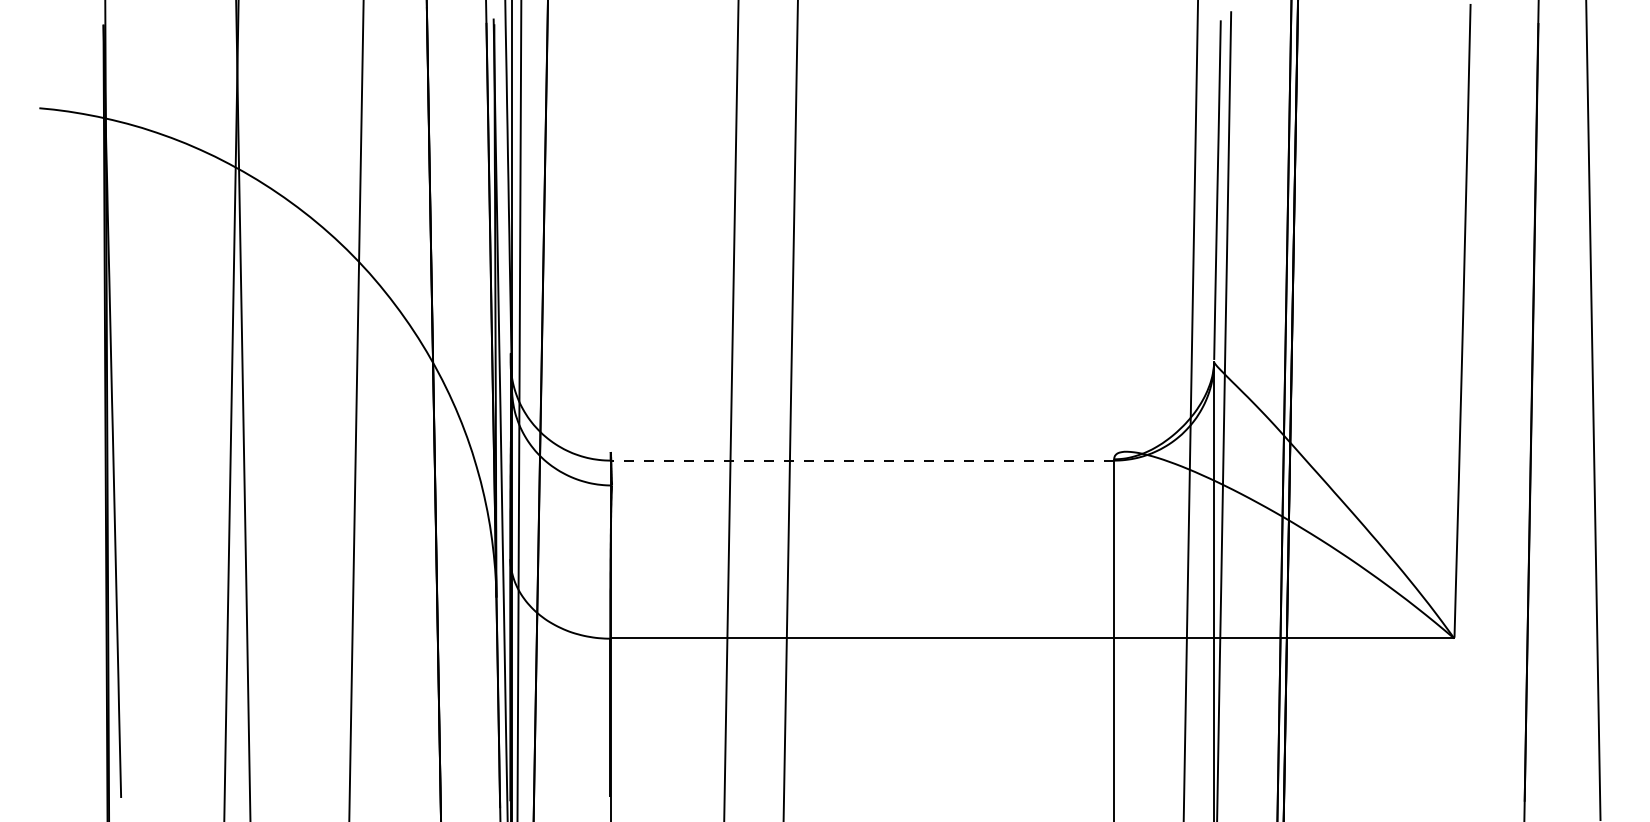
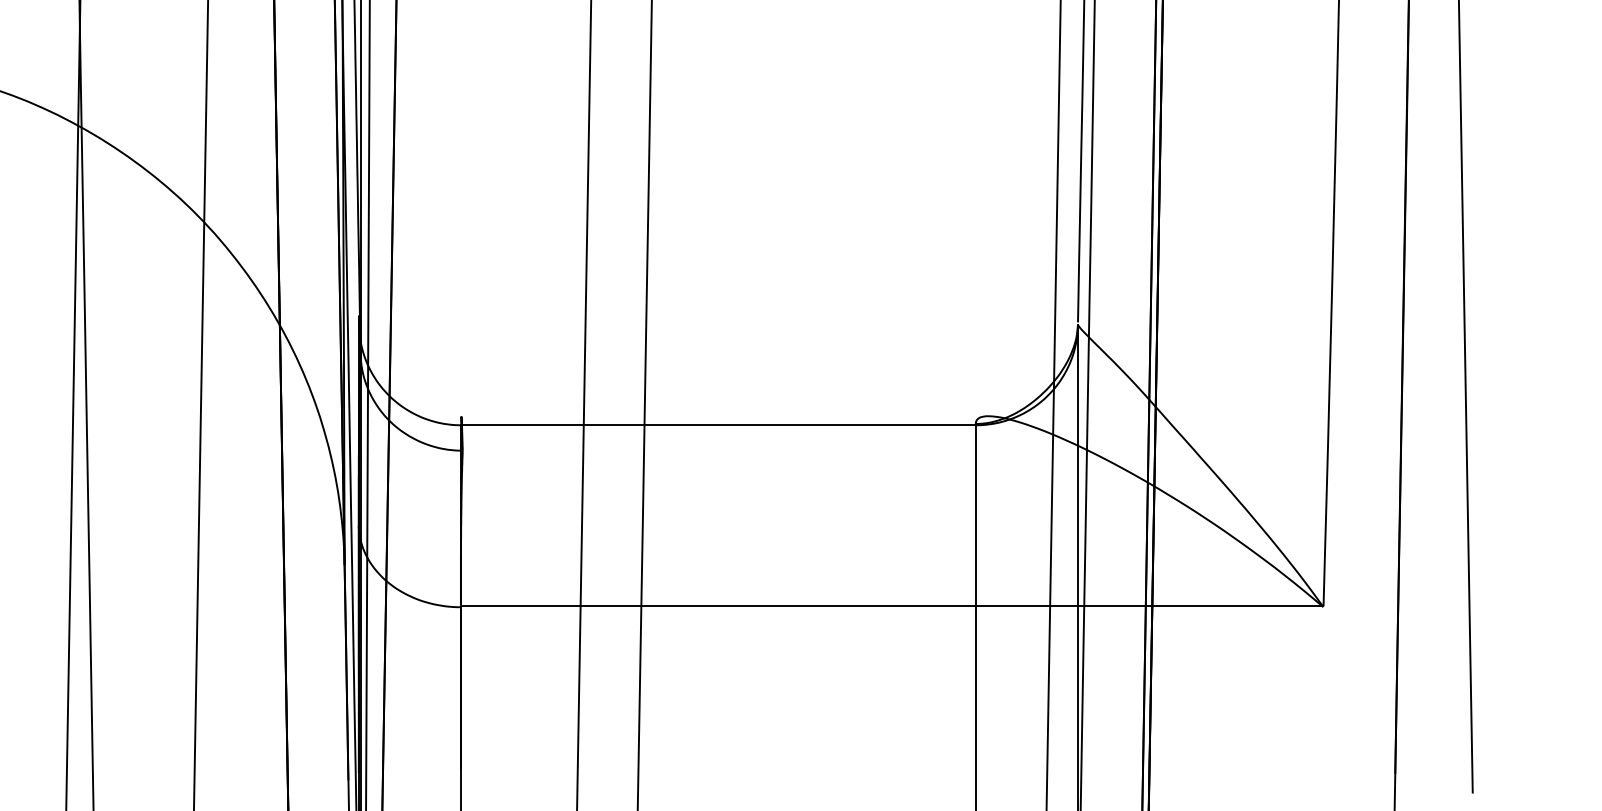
line: (862, 460) -> (718, 425), dashed -> solid

